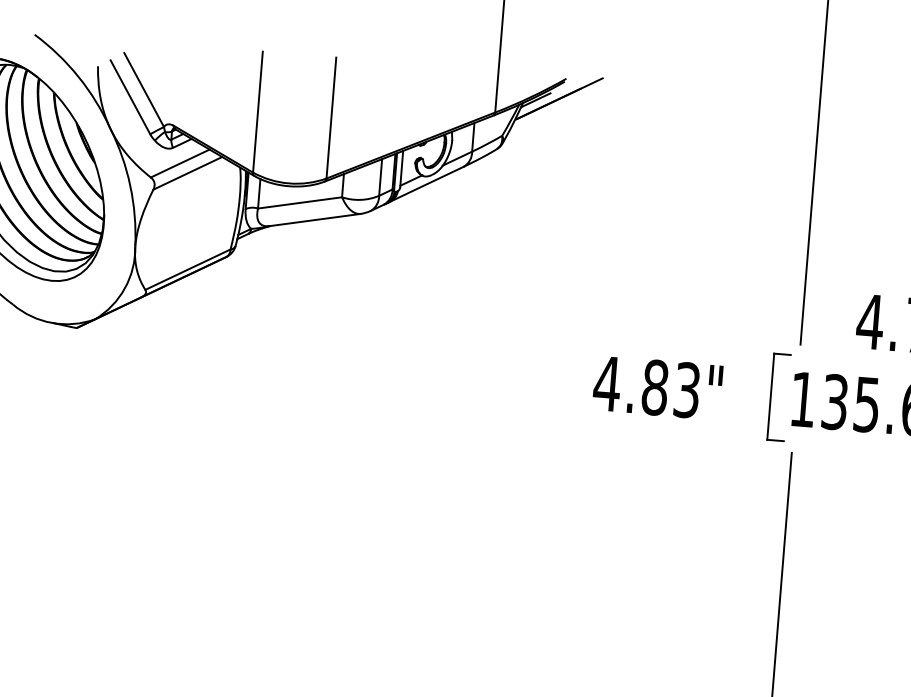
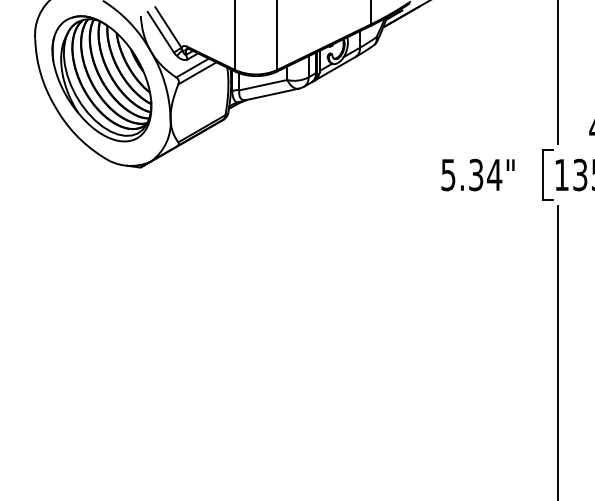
text: (647, 386) -> (471, 174), 4.83" -> 5.34"

